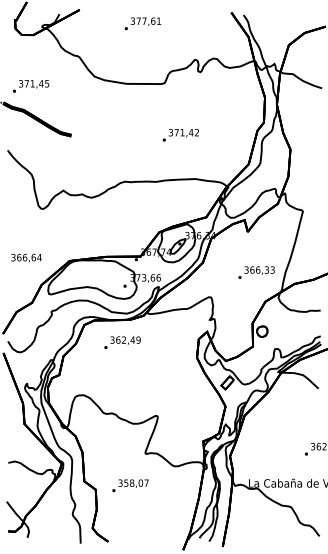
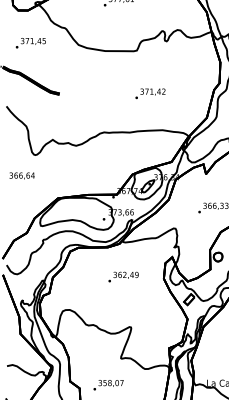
text: (31, 86) -> (31, 43), moved
text: (26, 257) -> (22, 175), moved
text: (122, 342) -> (123, 276), moved

